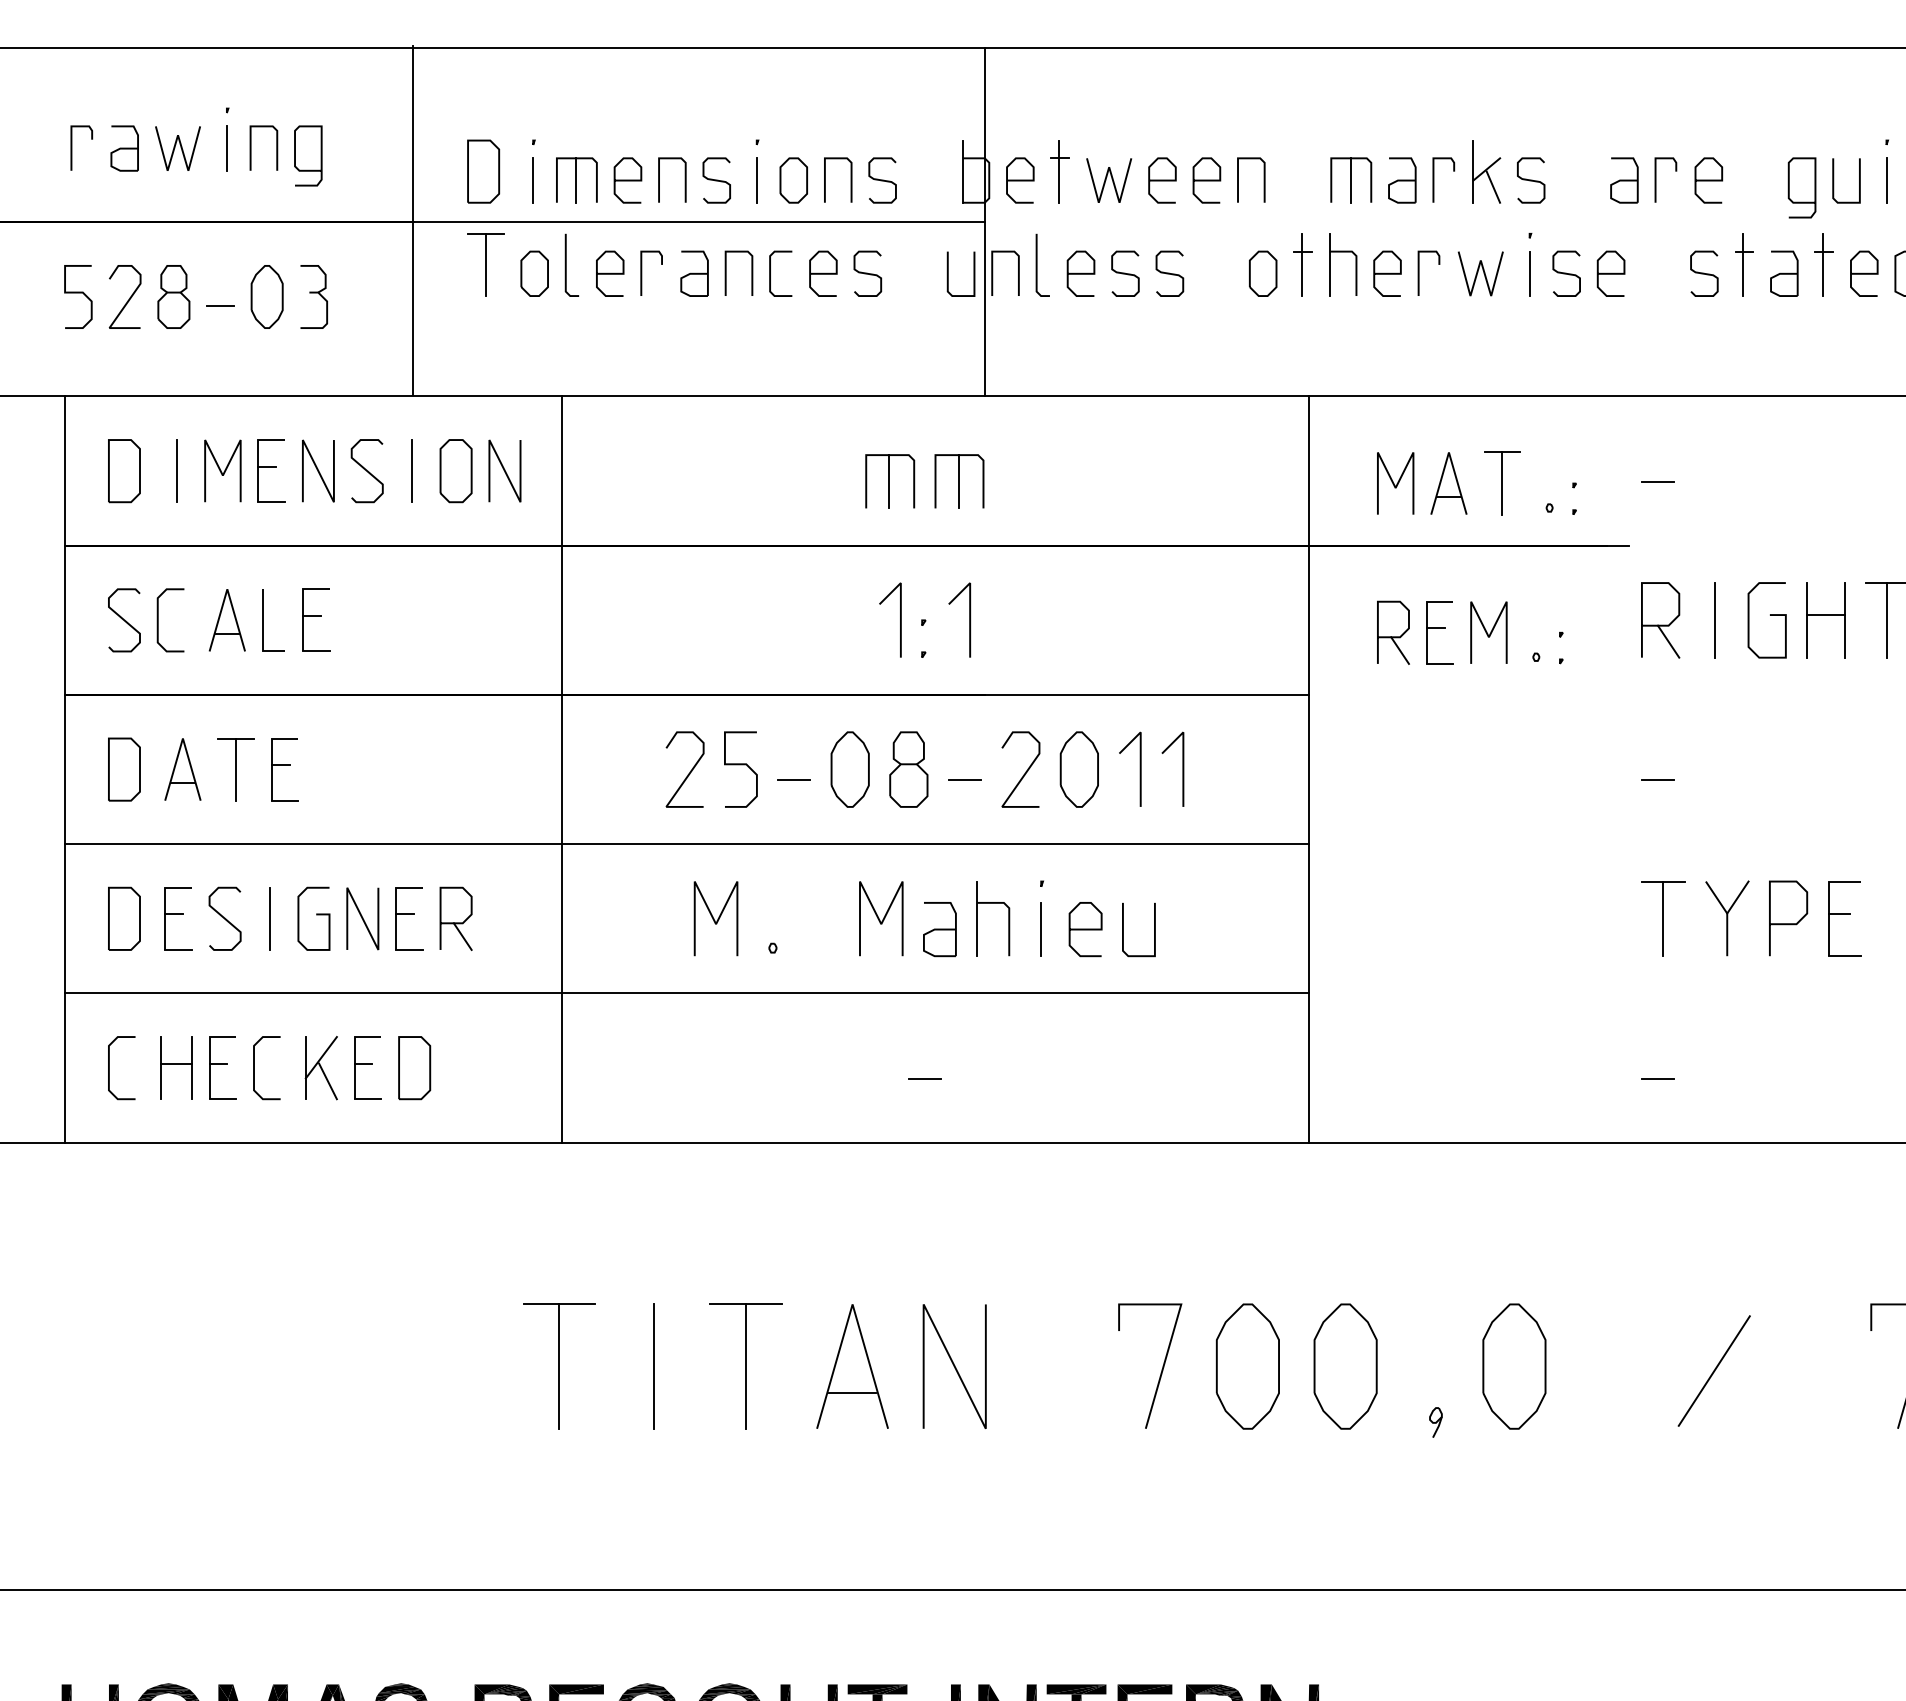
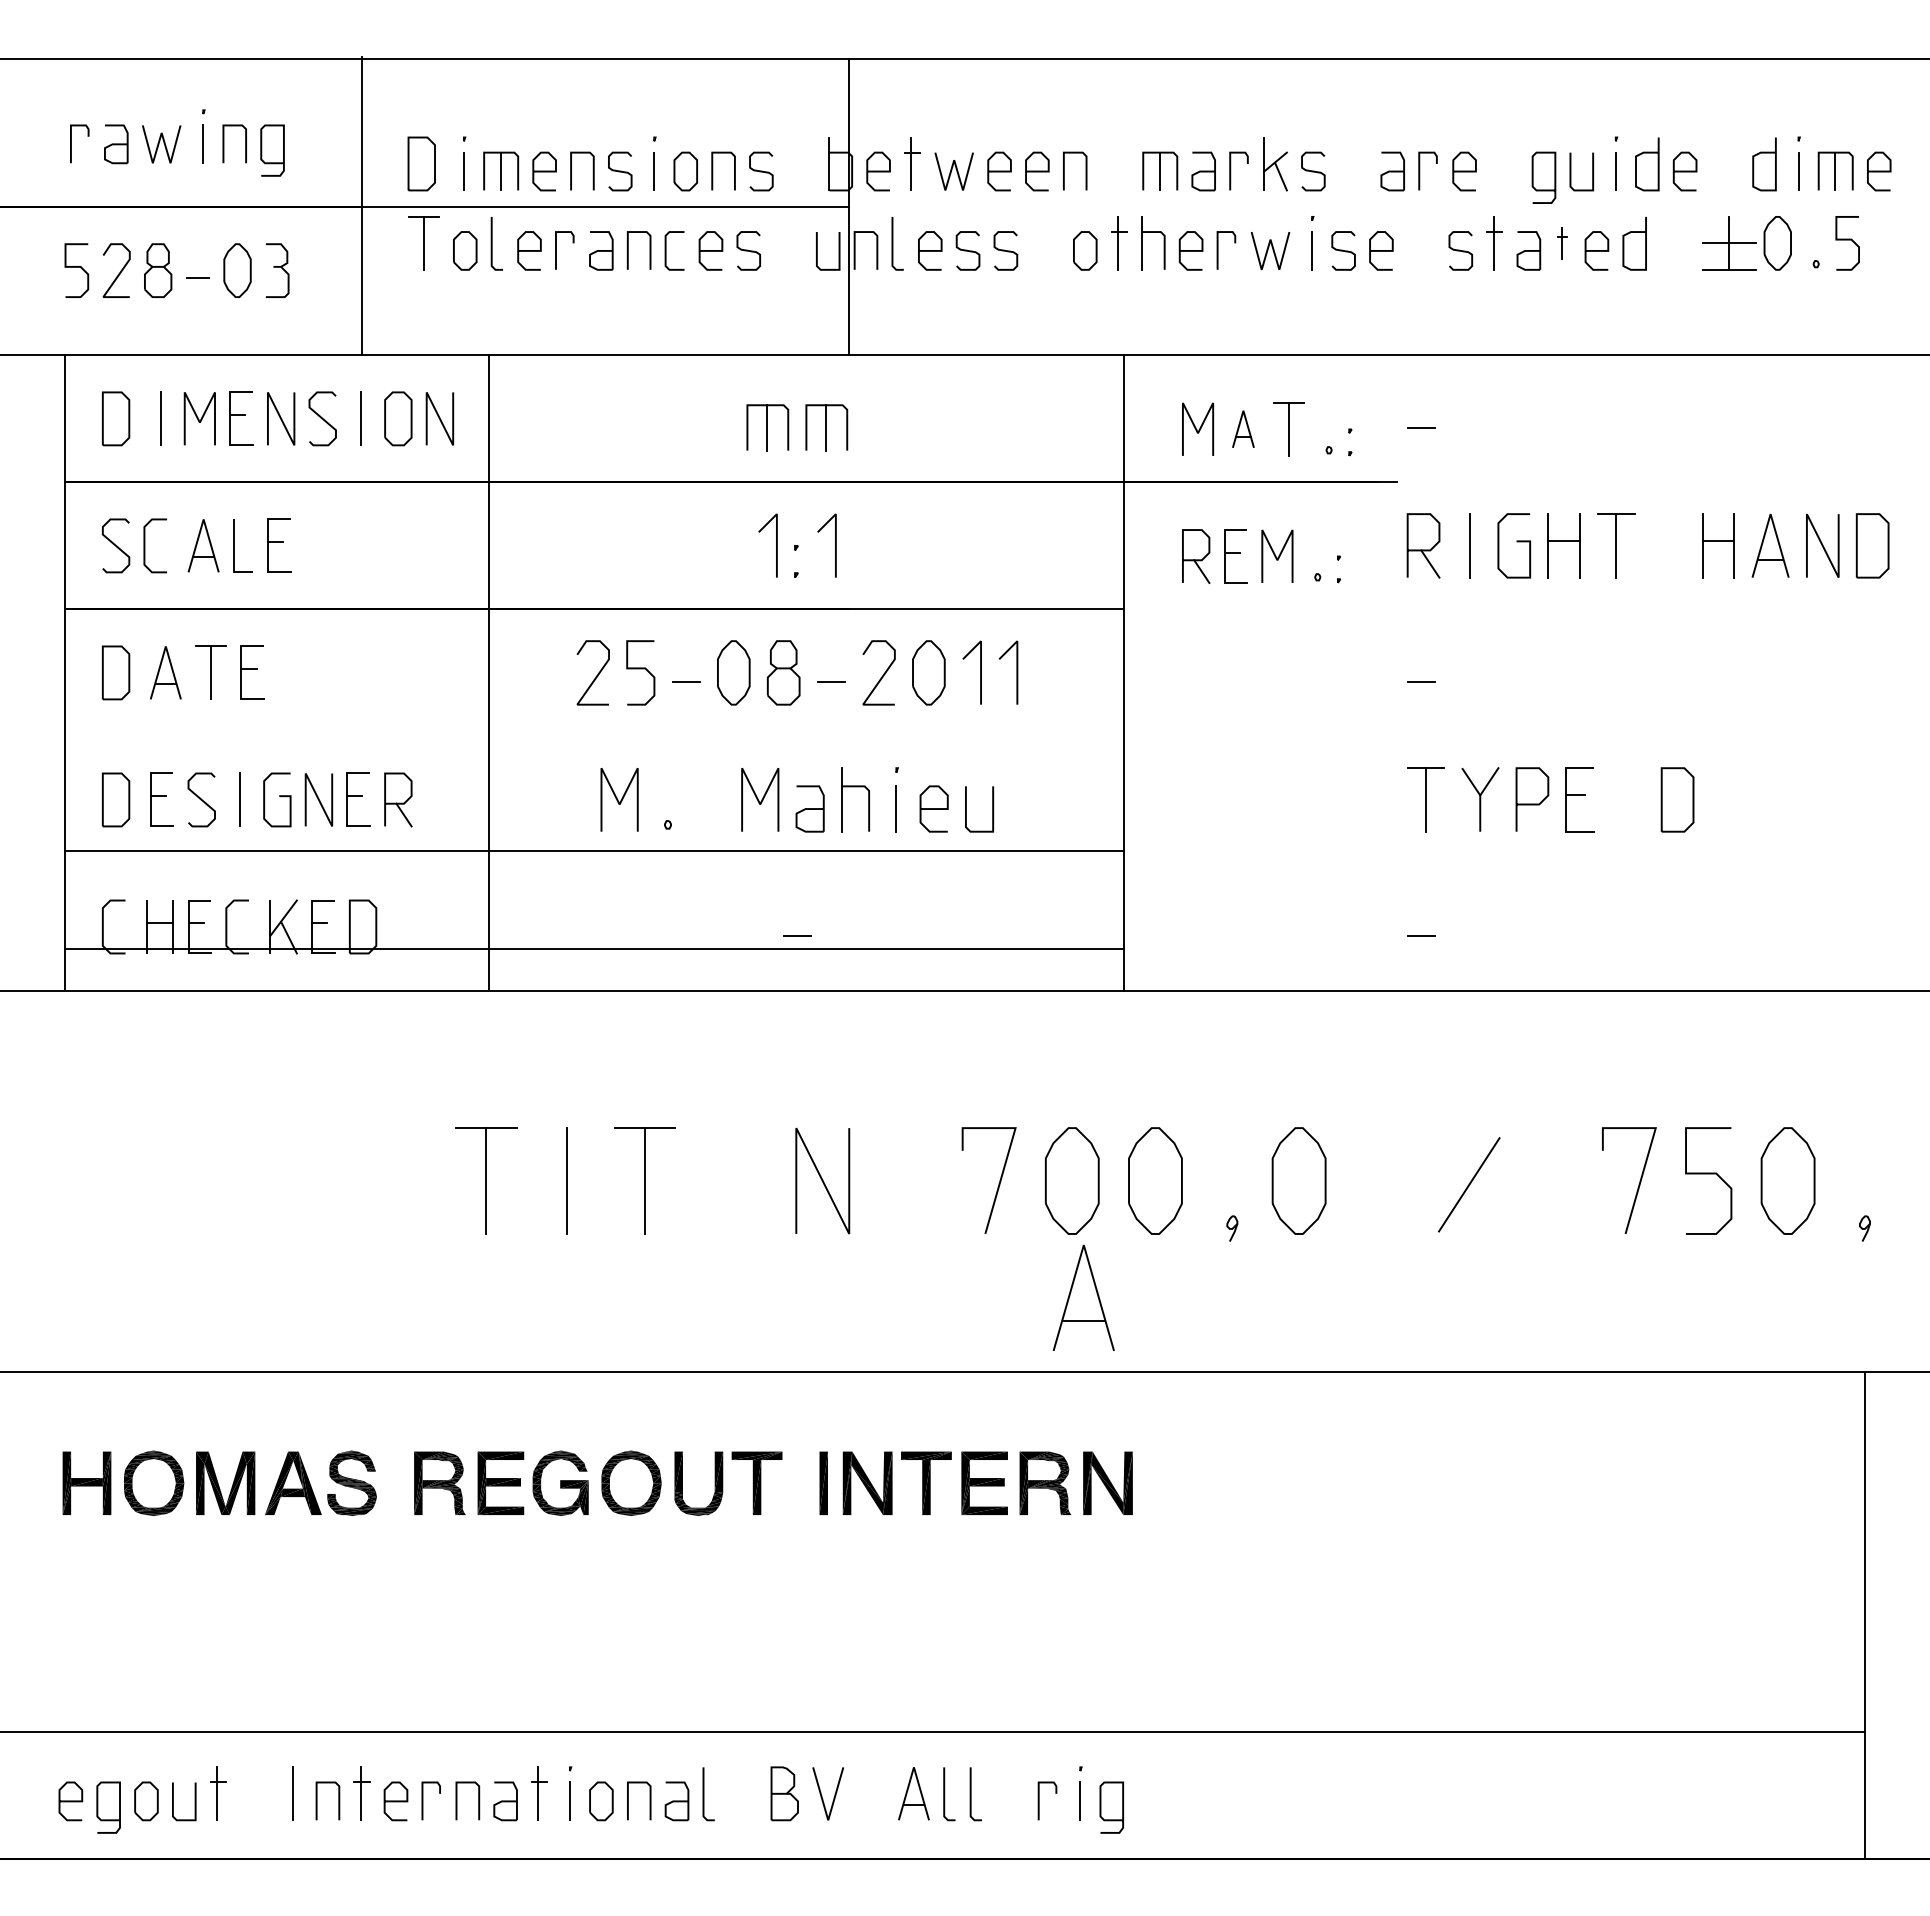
part: (1823, 265) -> (1562, 243), size x0.6
part: (1449, 482) -> (1243, 428), size x0.7
line: (686, 844) -> (594, 851), moved
line: (686, 993) -> (594, 949), moved
part: (852, 1365) -> (1083, 1297), moved

